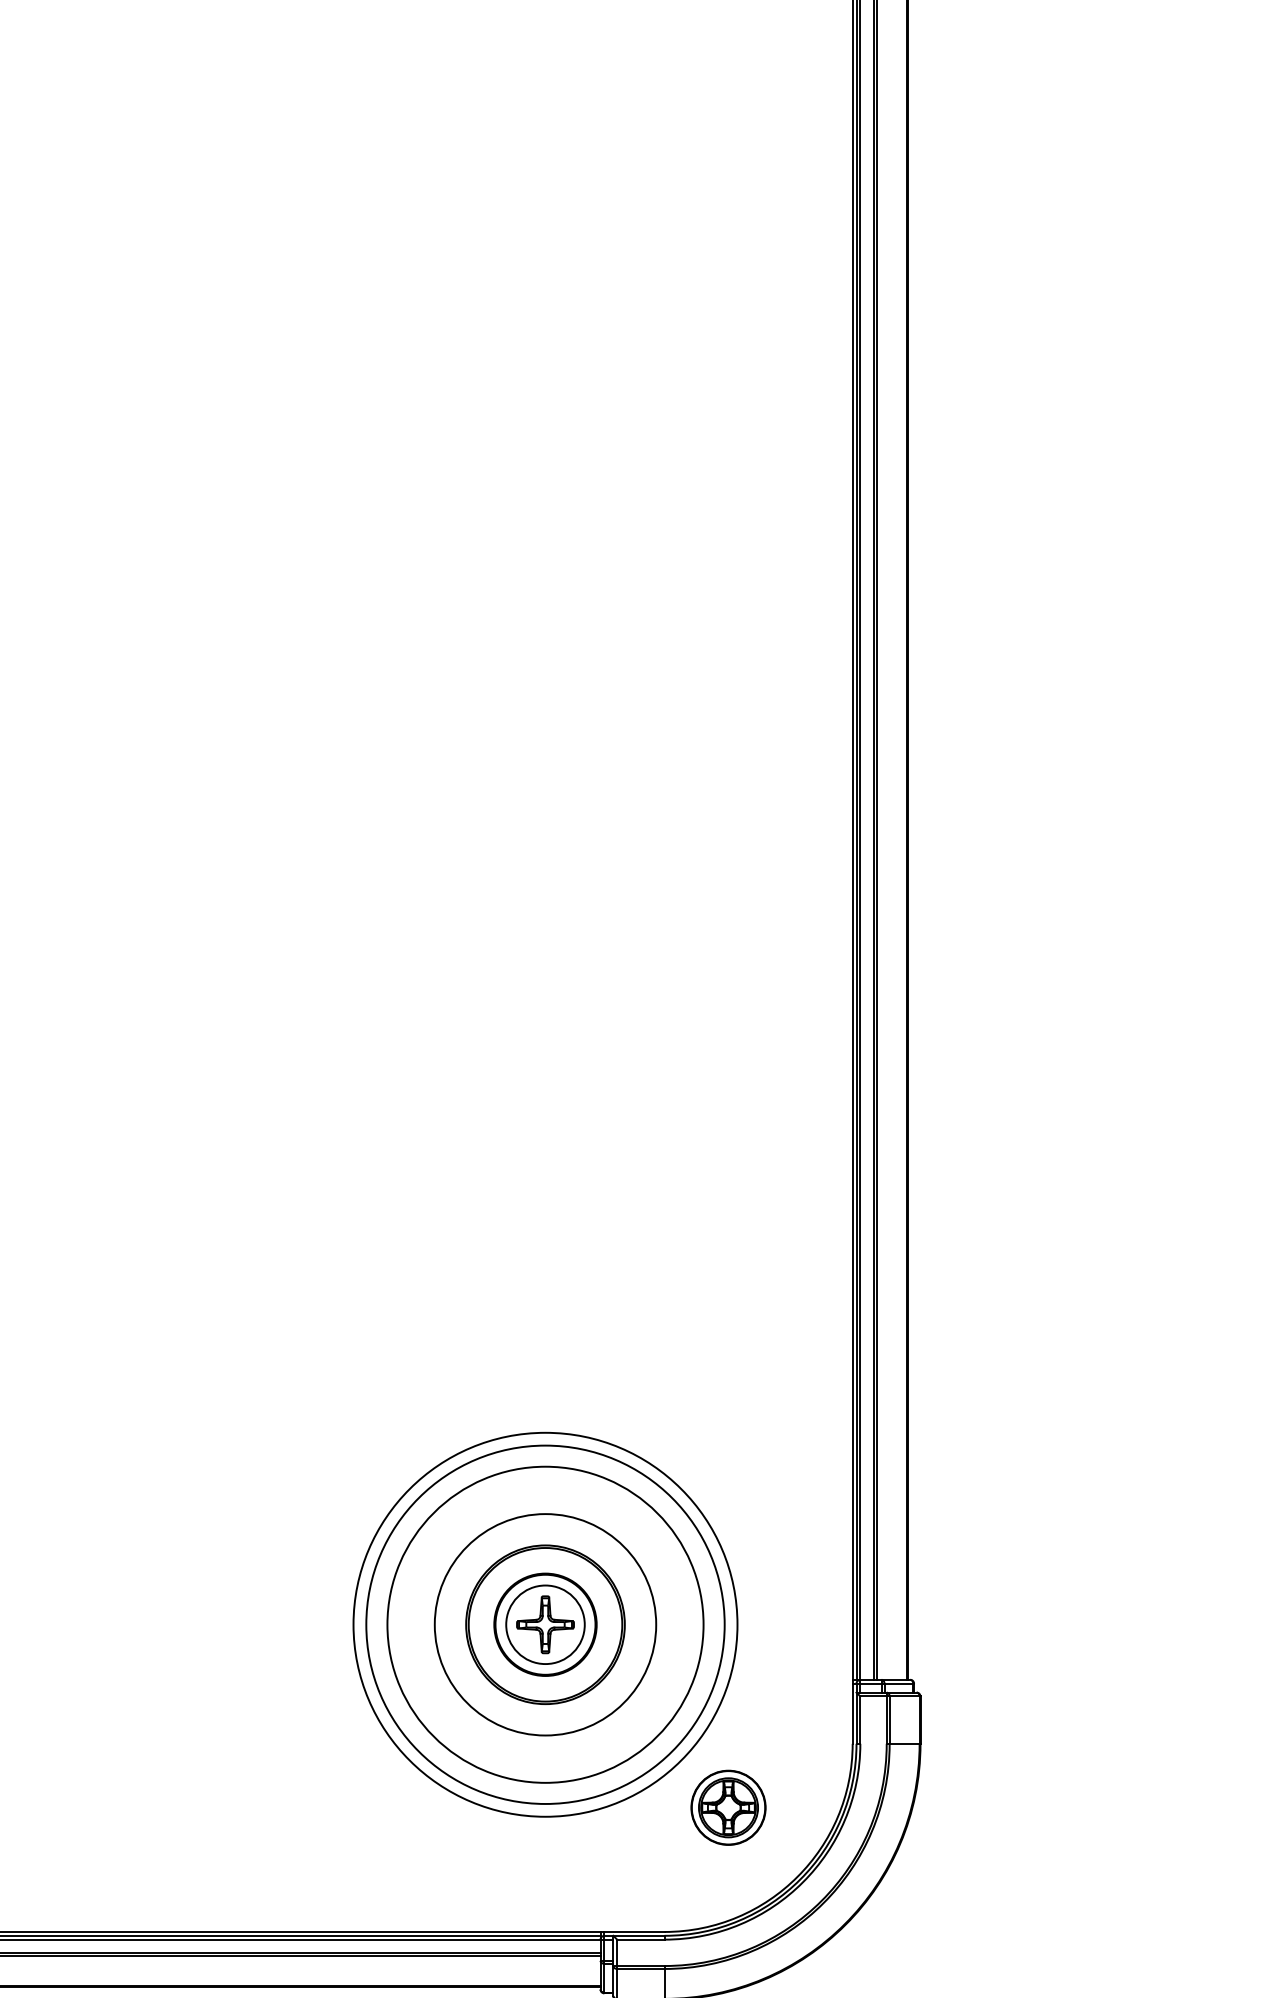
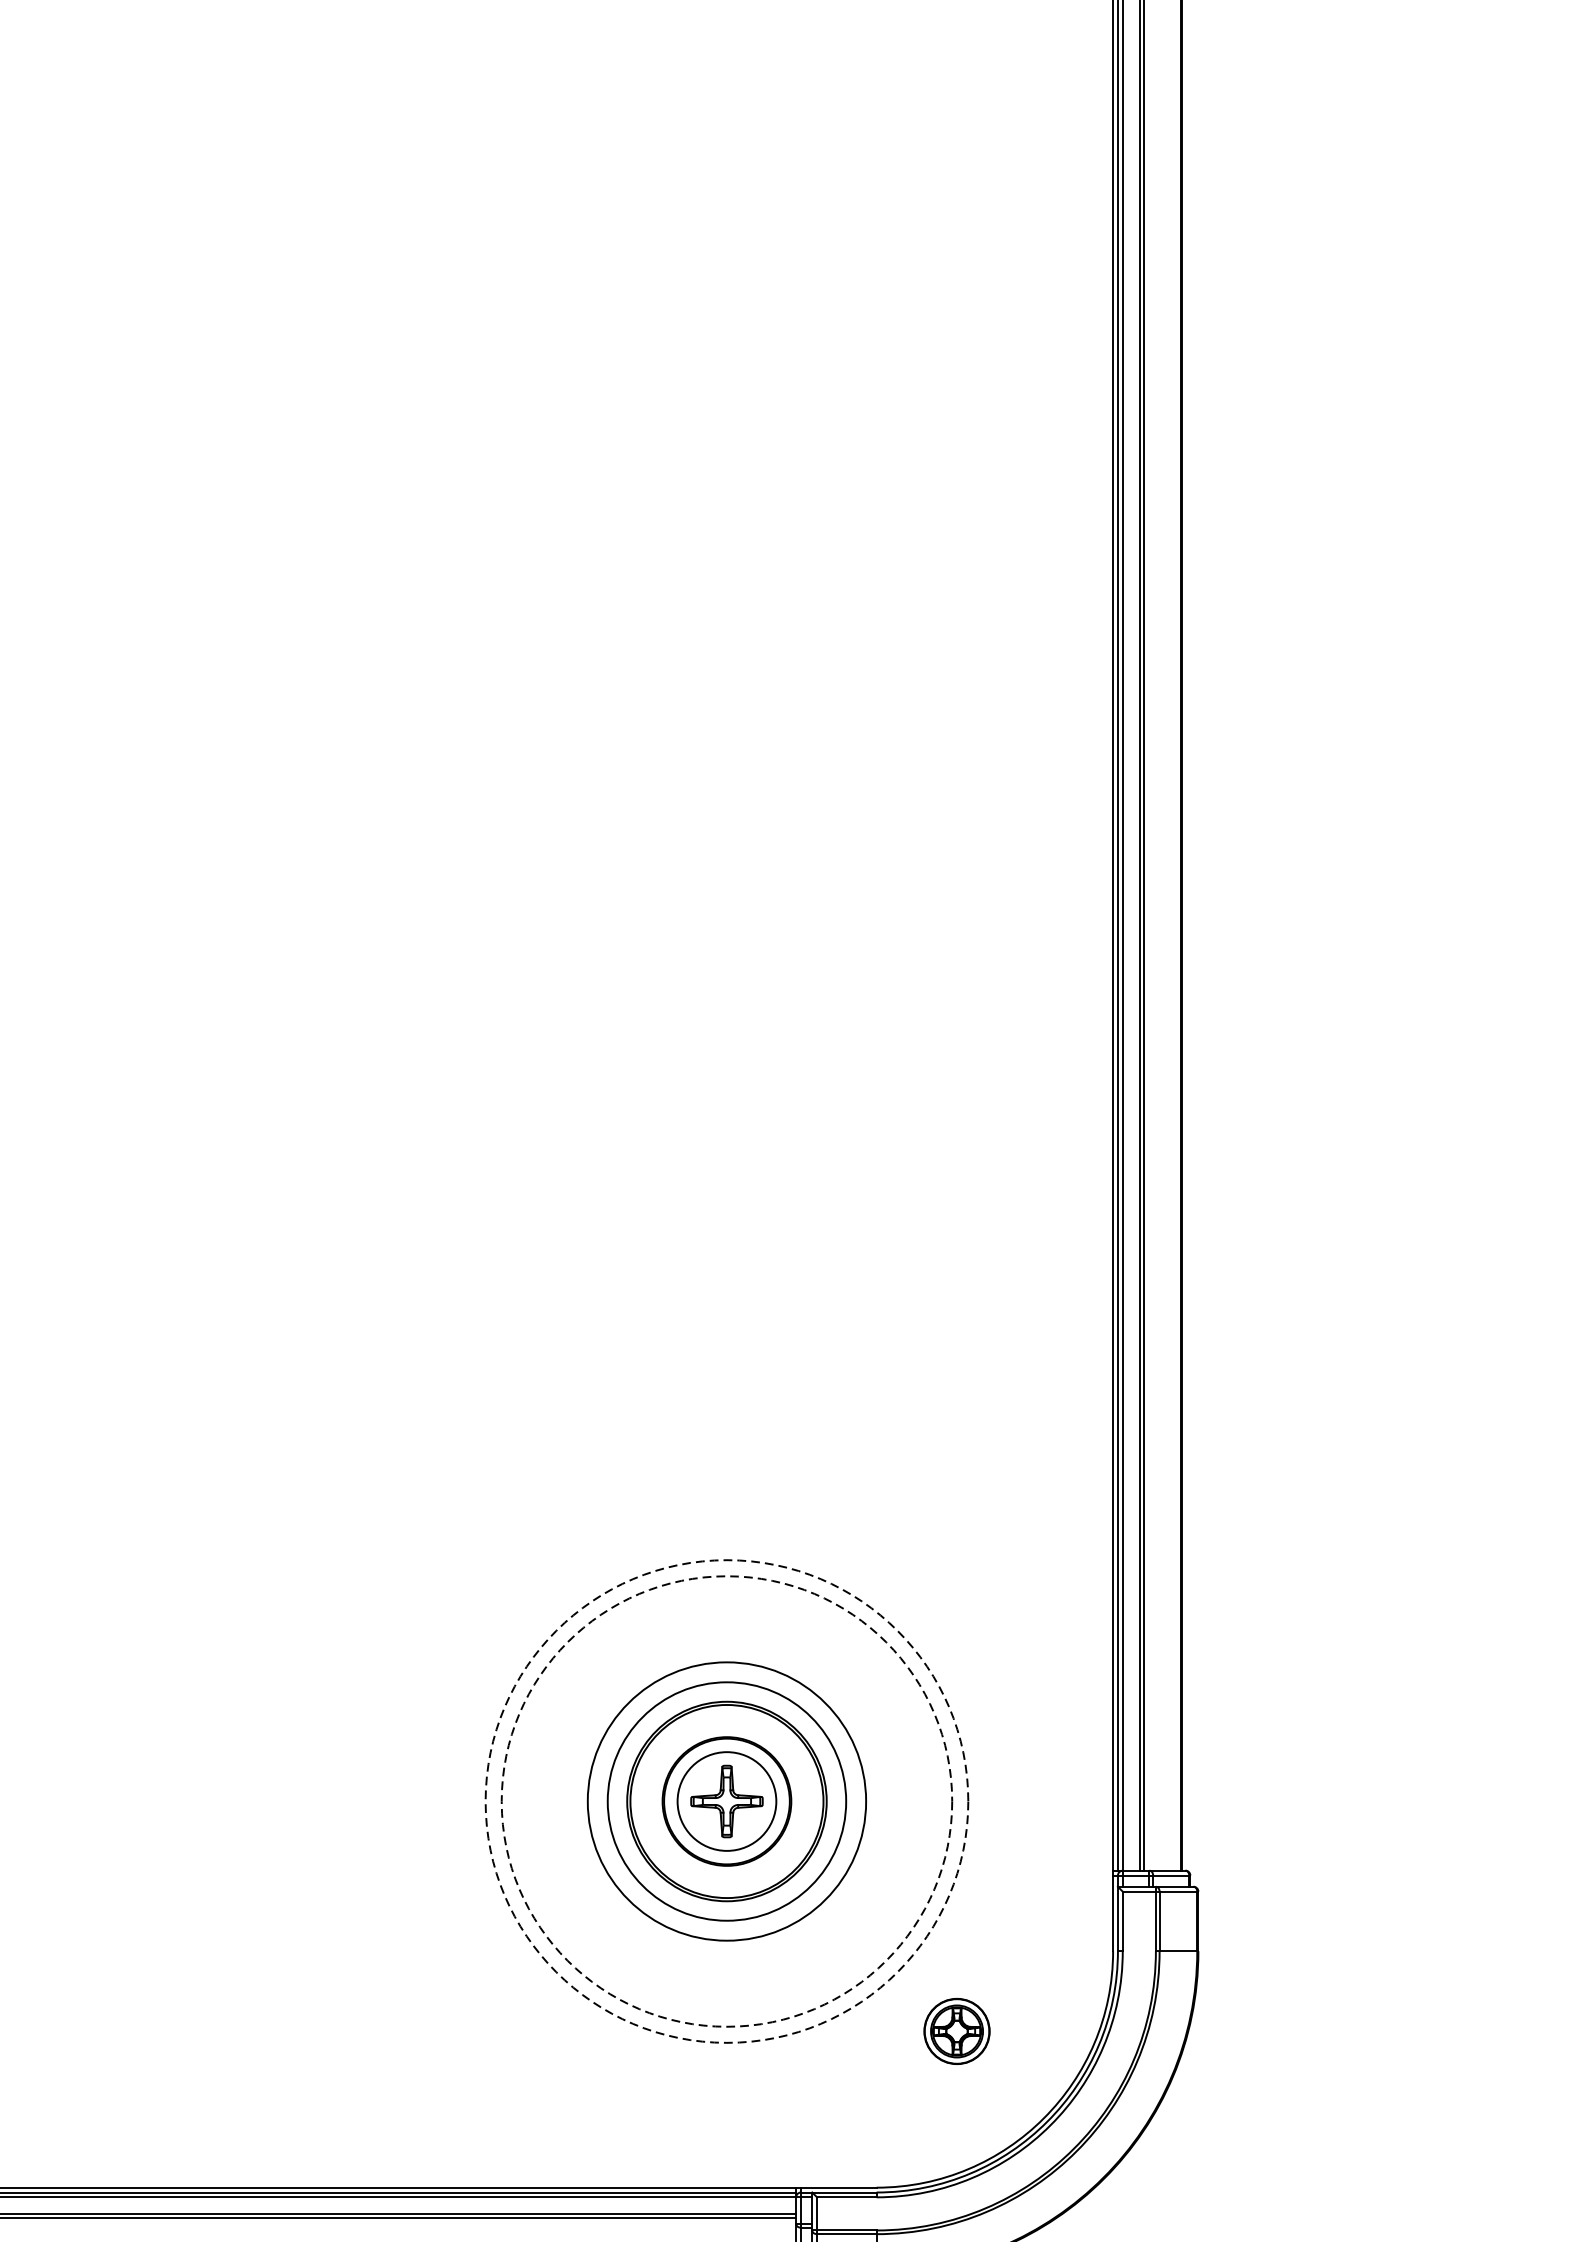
circle: (545, 1624) -> (726, 1801), size x0.6
circle: (545, 1624) -> (726, 1801), solid -> dashed
circle: (545, 1624) -> (726, 1801), solid -> dashed
part: (728, 1807) -> (957, 2031), size x0.7

